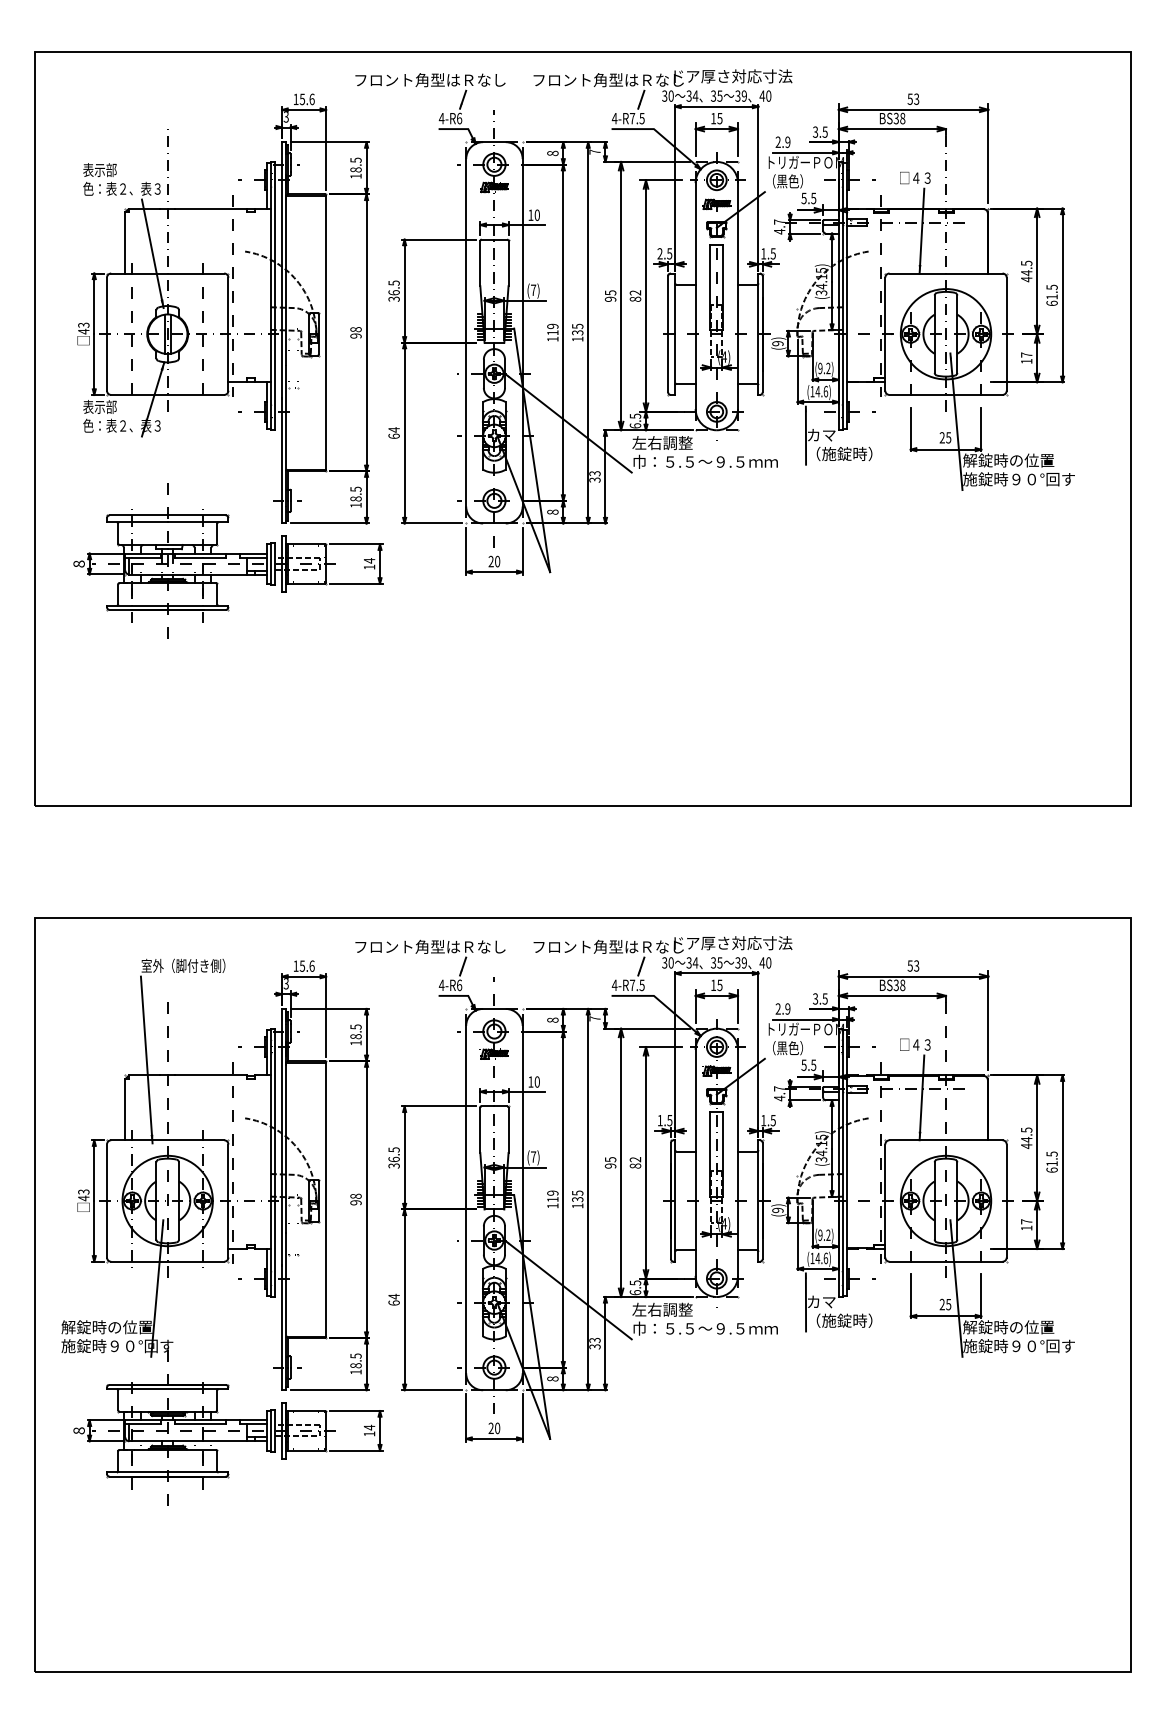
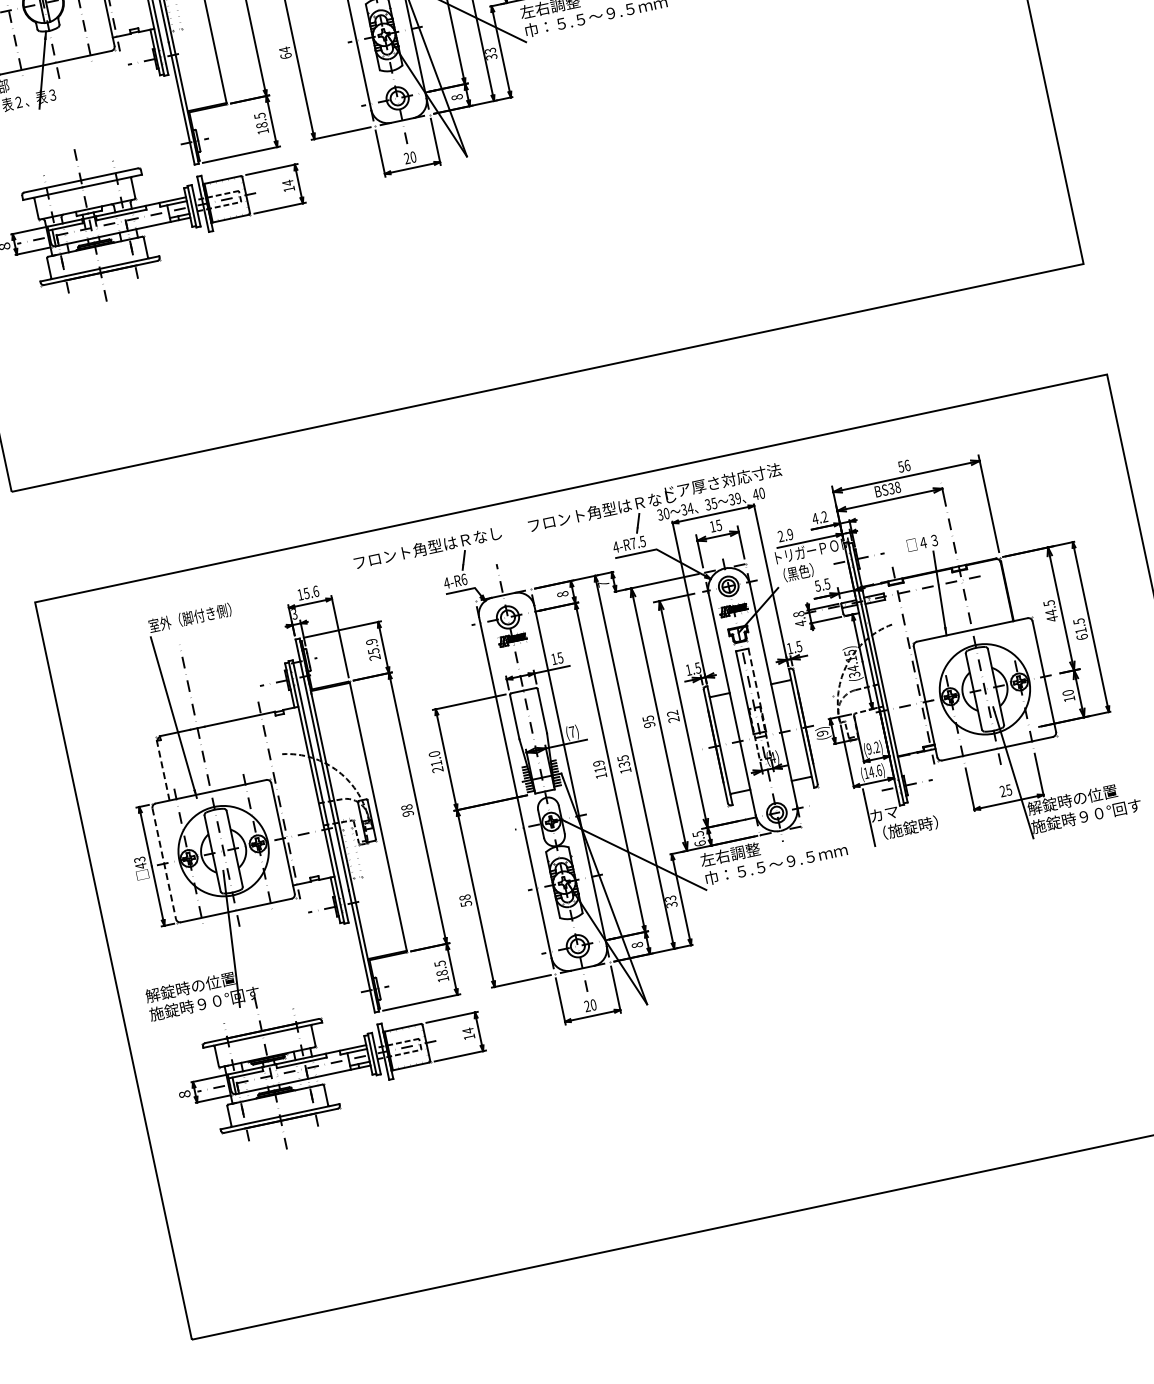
text: (916, 965) -> (907, 465), 53 -> 56
text: (819, 998) -> (819, 517), 3.5 -> 4.2
text: (355, 1034) -> (372, 649), 18.5 -> 25.9
text: (536, 1081) -> (559, 657), 10 -> 15
text: (779, 1088) -> (798, 613), 4.7 -> 4.8
line: (125, 1109) -> (163, 770), solid -> dashed
line: (723, 1154) -> (757, 690), solid -> dashed
text: (393, 1157) -> (435, 761), 36.5 -> 21.0
text: (635, 1165) -> (673, 719), 82 -> 22
line: (106, 1201) -> (163, 864), solid -> dashed
text: (1026, 1221) -> (1067, 692), 17 -> 10
text: (393, 1299) -> (464, 900), 64 -> 58

